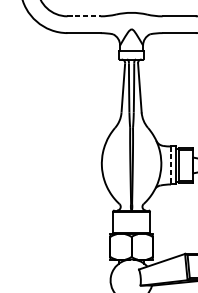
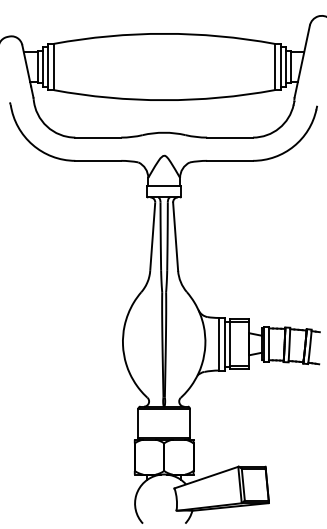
line: (84, 16) -> (98, 137), dashed -> solid
line: (170, 165) -> (218, 344), dashed -> solid

